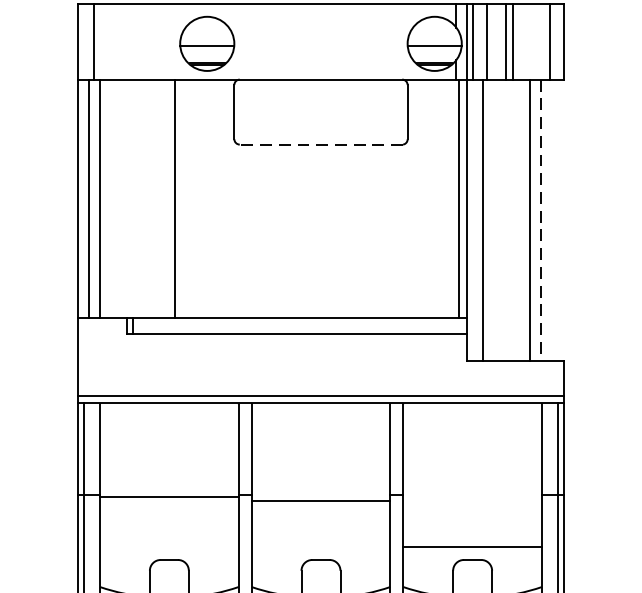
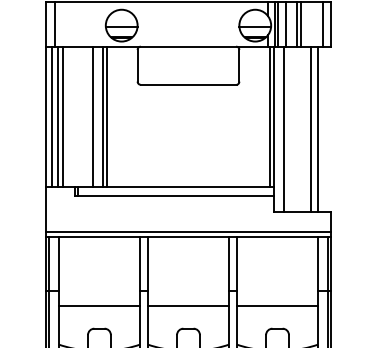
line: (321, 144) -> (188, 84), dashed -> solid
line: (108, 198) -> (63, 116), added
line: (159, 198) -> (93, 116), added
line: (183, 198) -> (107, 116), added
line: (540, 220) -> (317, 129), dashed -> solid
line: (169, 496) -> (99, 305), moved
line: (321, 500) -> (188, 305), moved
line: (472, 545) -> (277, 305), moved

